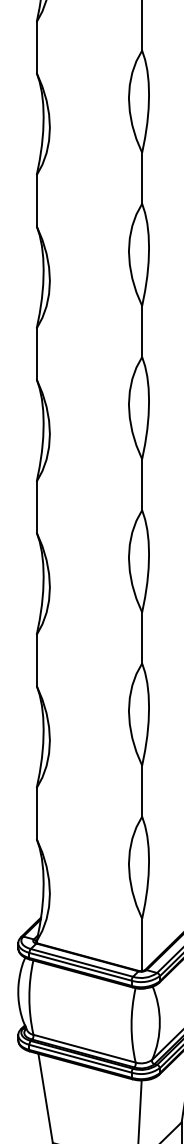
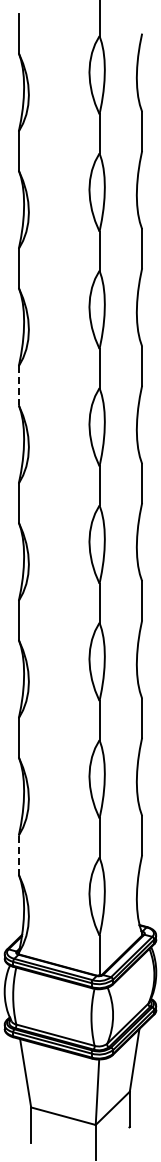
line: (36, 200) -> (18, 385), solid -> dashed
line: (36, 814) -> (18, 855), solid -> dashed

